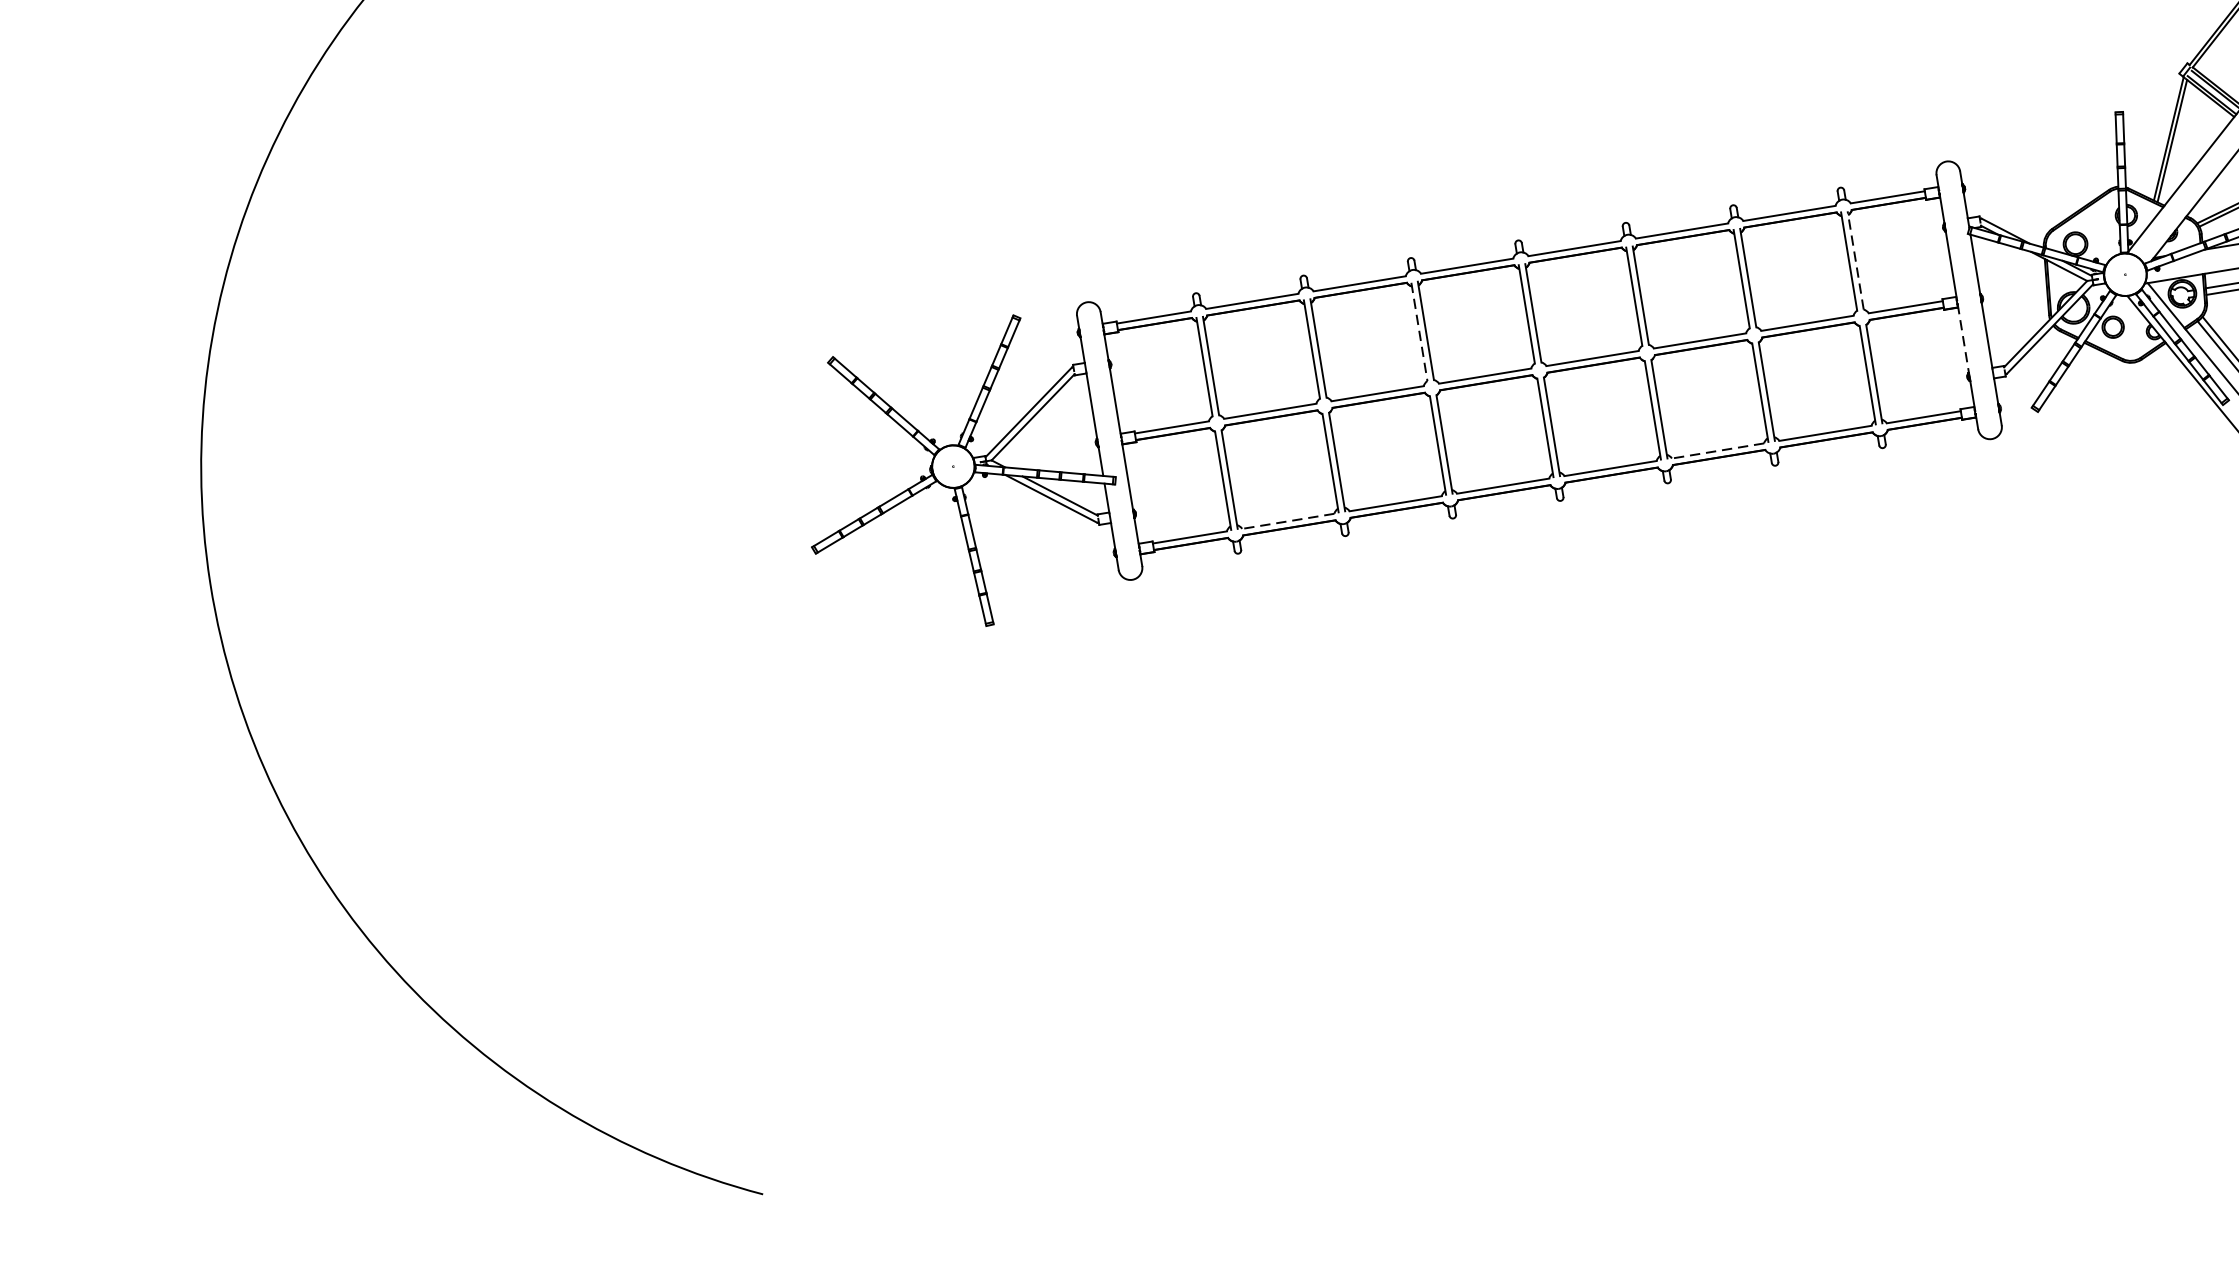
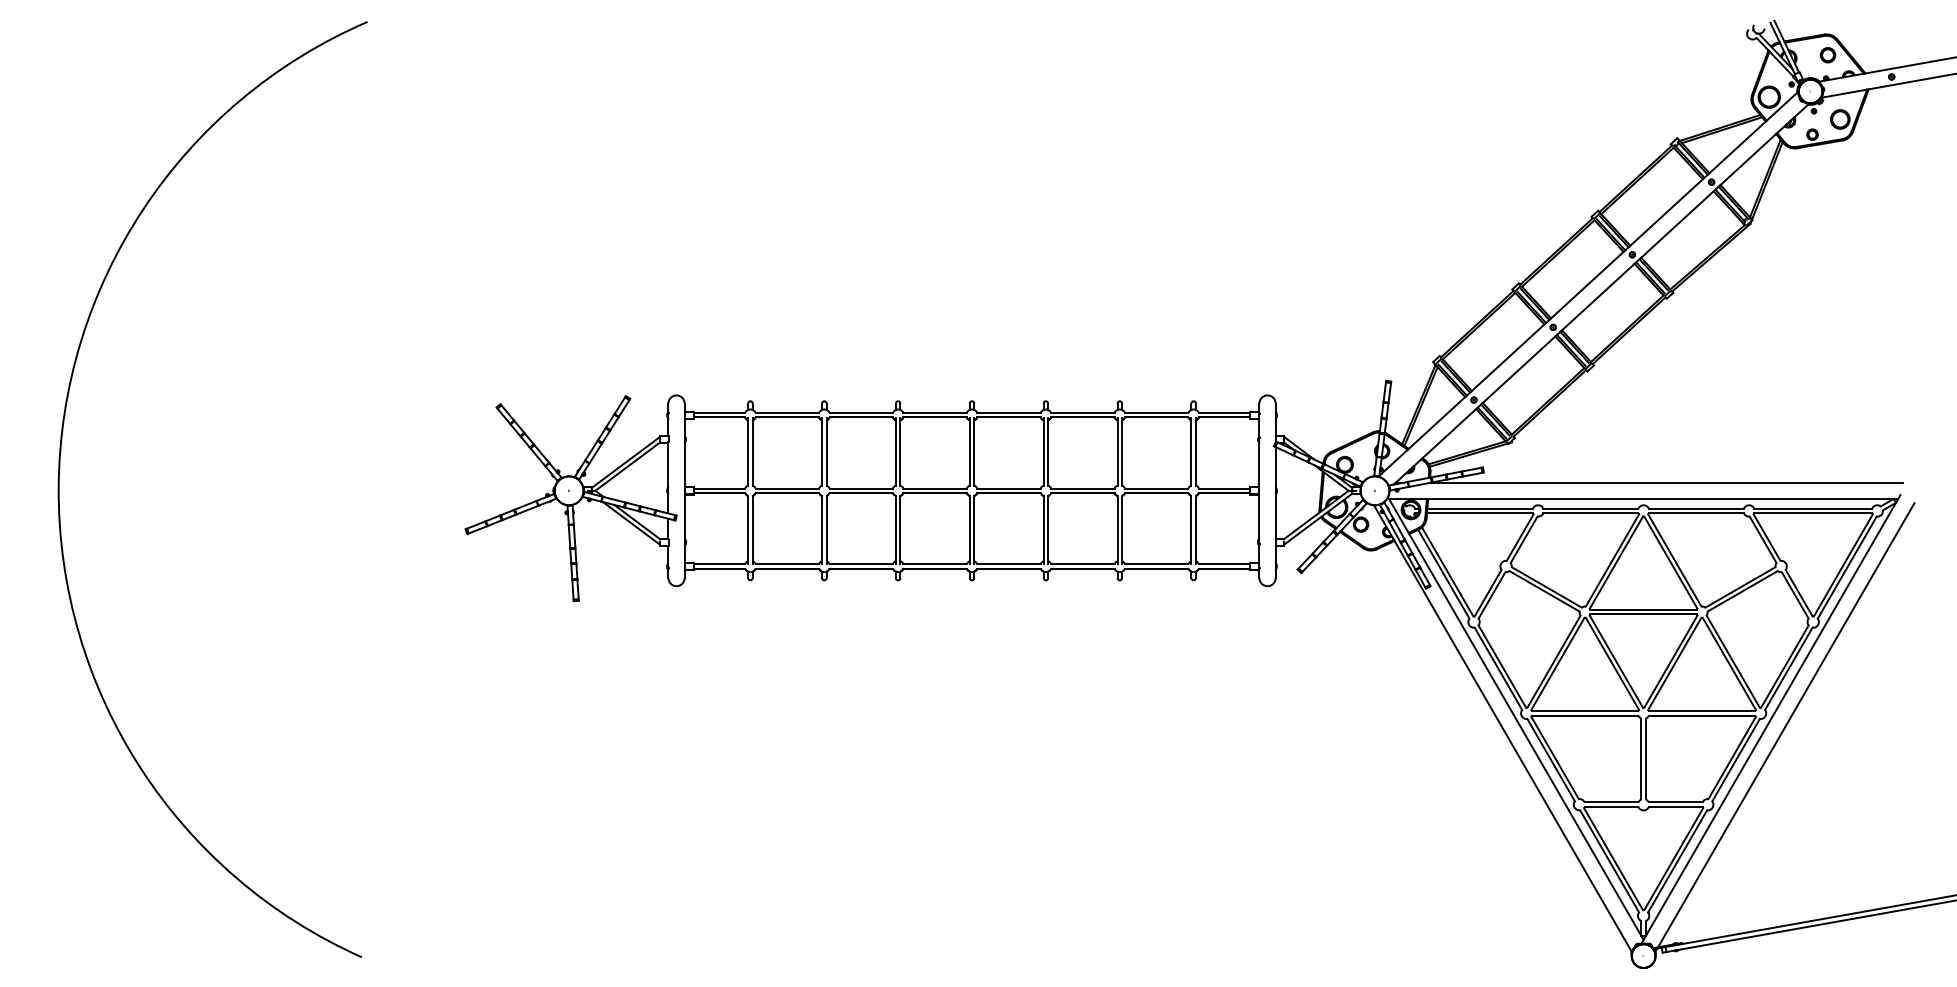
line: (1855, 260) -> (1195, 451), dashed -> solid
line: (1418, 331) -> (895, 451), dashed -> solid
line: (1963, 339) -> (1259, 516), dashed -> solid
line: (1717, 451) -> (1082, 564), dashed -> solid
line: (1288, 521) -> (787, 564), dashed -> solid

